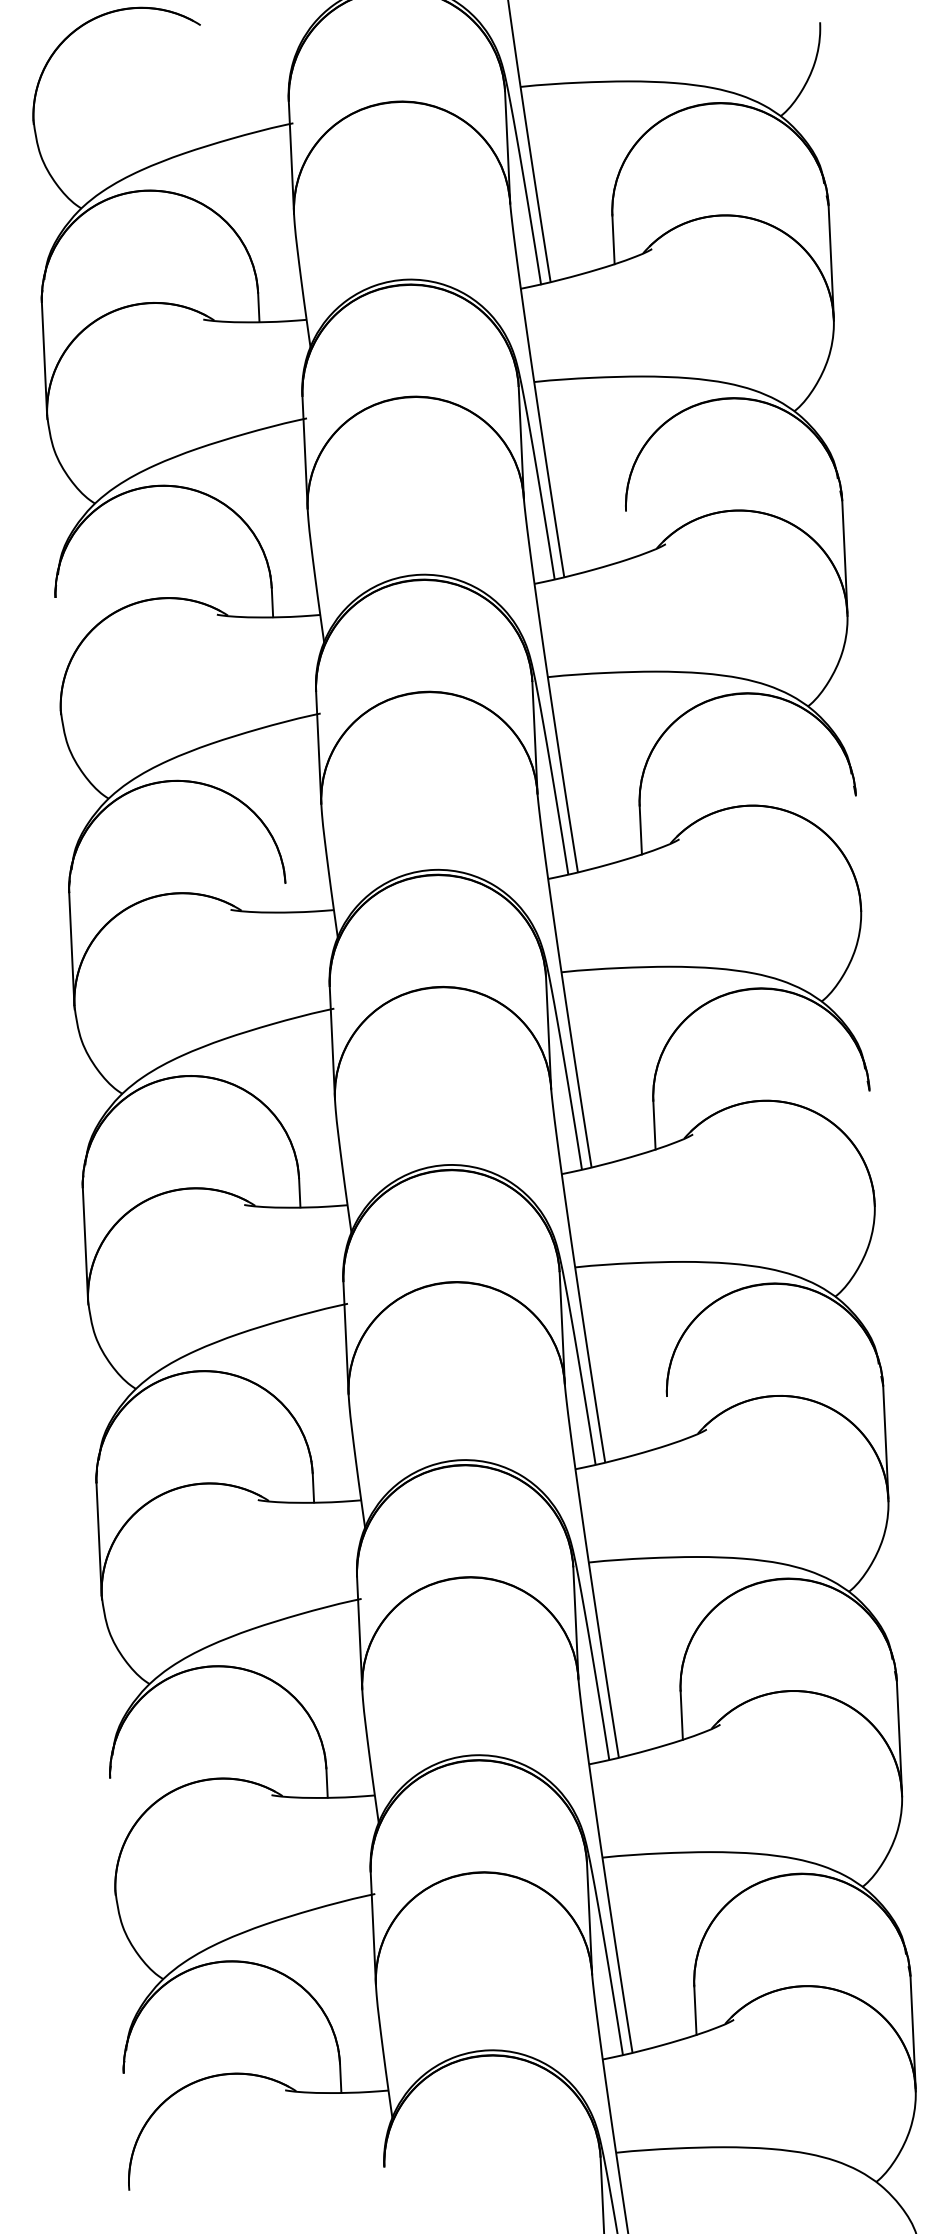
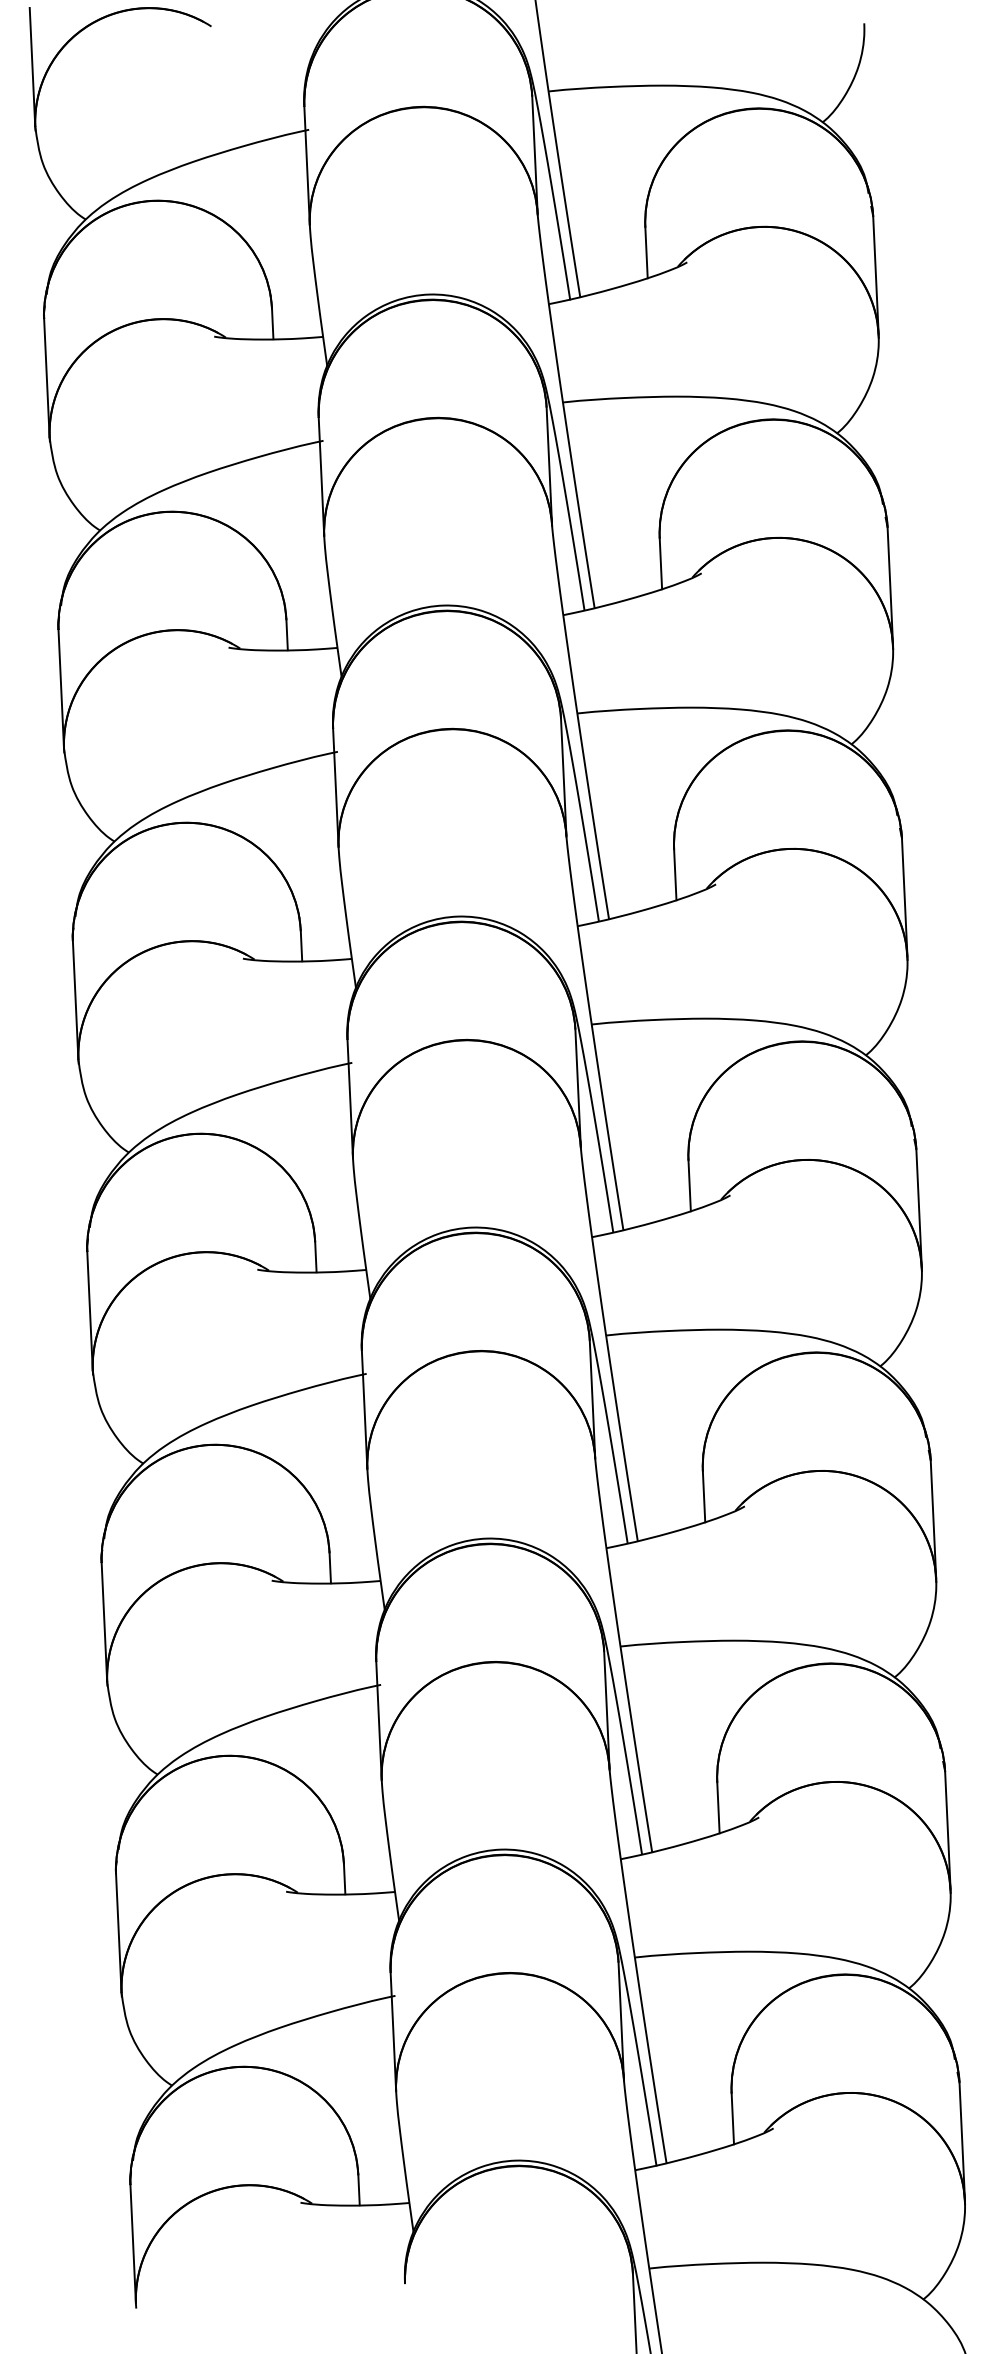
line: (30, 63) -> (32, 66), added
line: (626, 534) -> (660, 563), added
line: (57, 654) -> (60, 689), added
line: (858, 851) -> (904, 897), added
line: (286, 897) -> (301, 945), added
line: (871, 1146) -> (918, 1208), added
line: (667, 1420) -> (703, 1496), added
line: (112, 1834) -> (118, 1933), added
line: (125, 2129) -> (132, 2244), added

